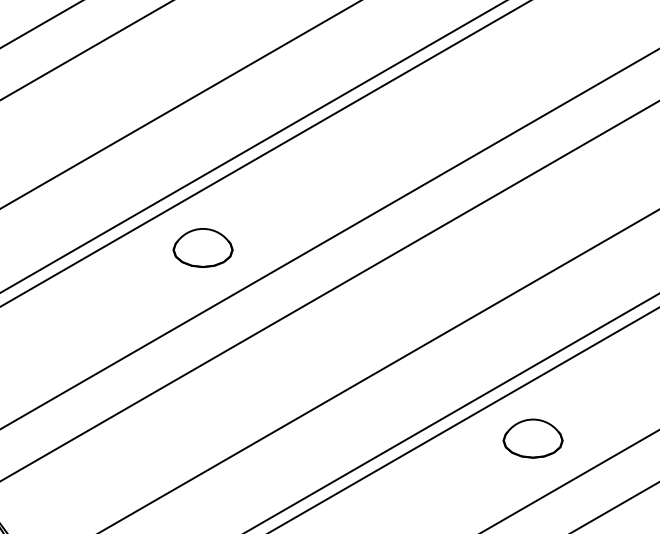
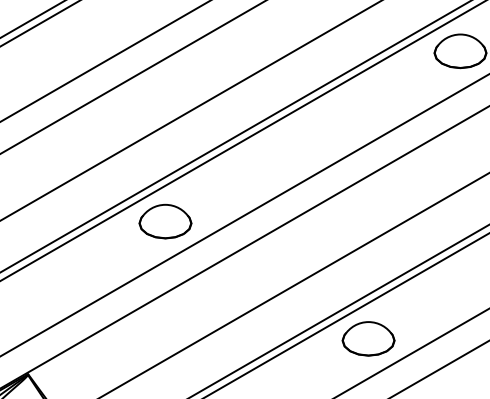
part: (203, 247) -> (165, 221), size x1.43
part: (533, 438) -> (368, 338), size x1.43

